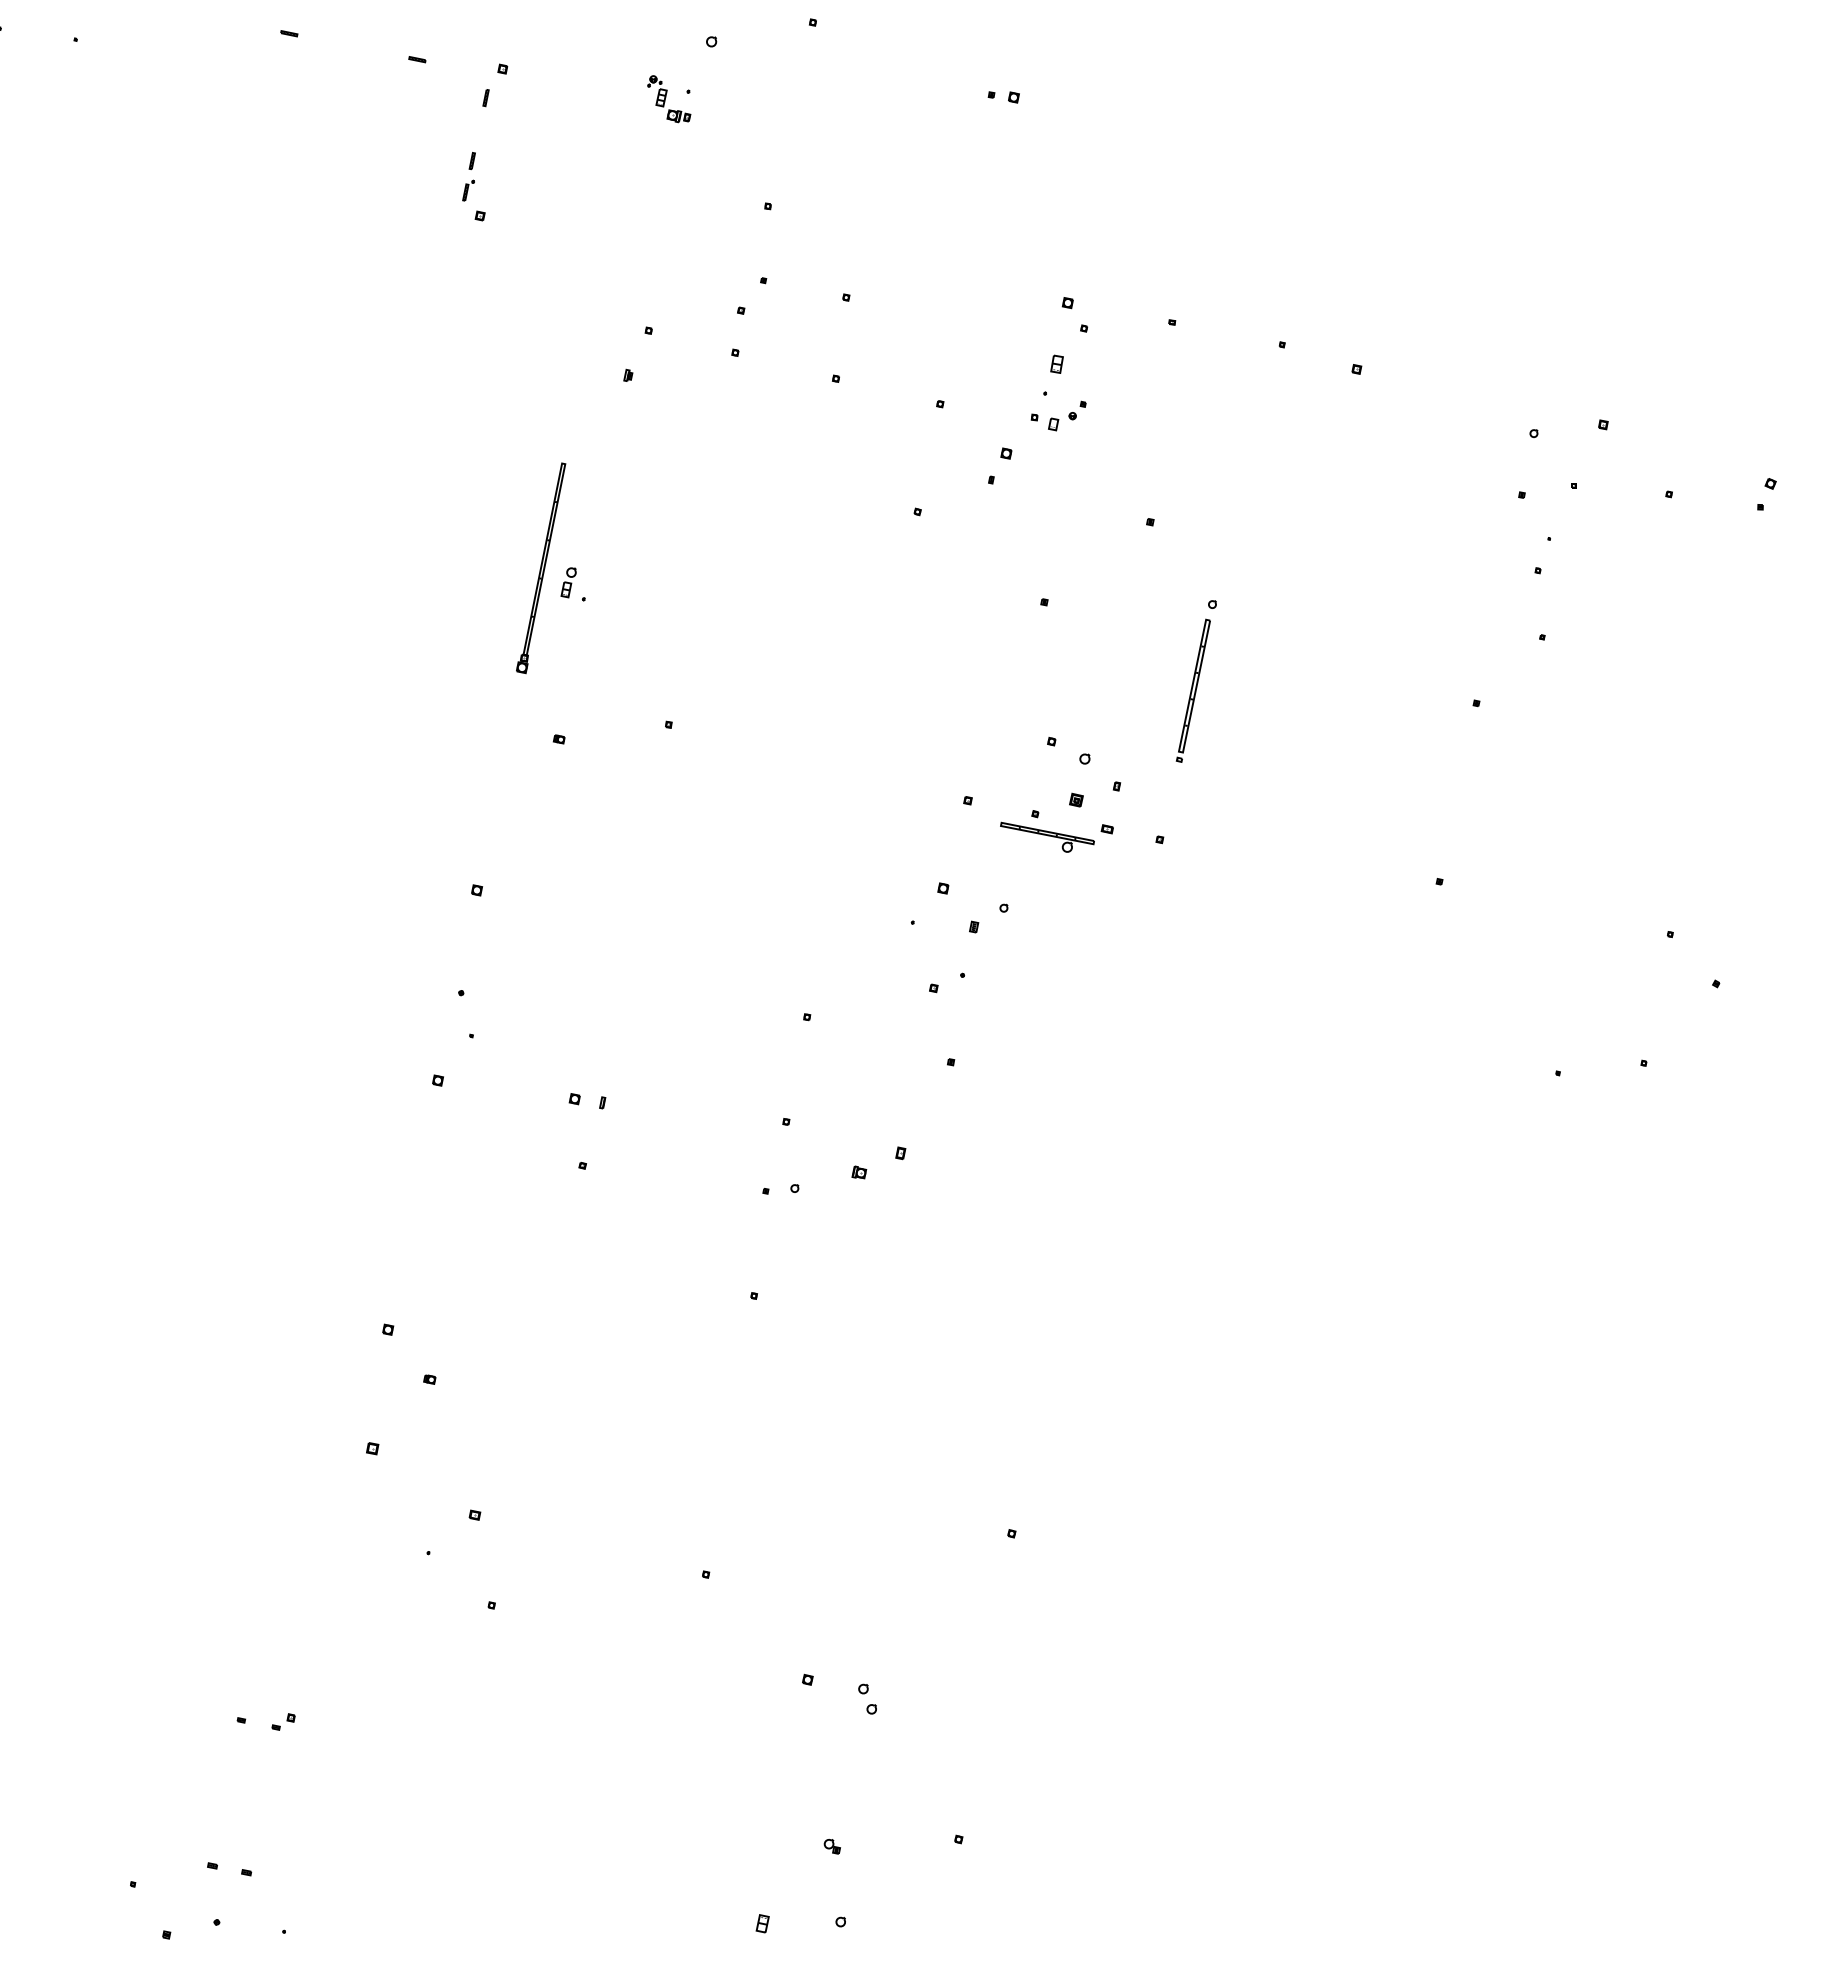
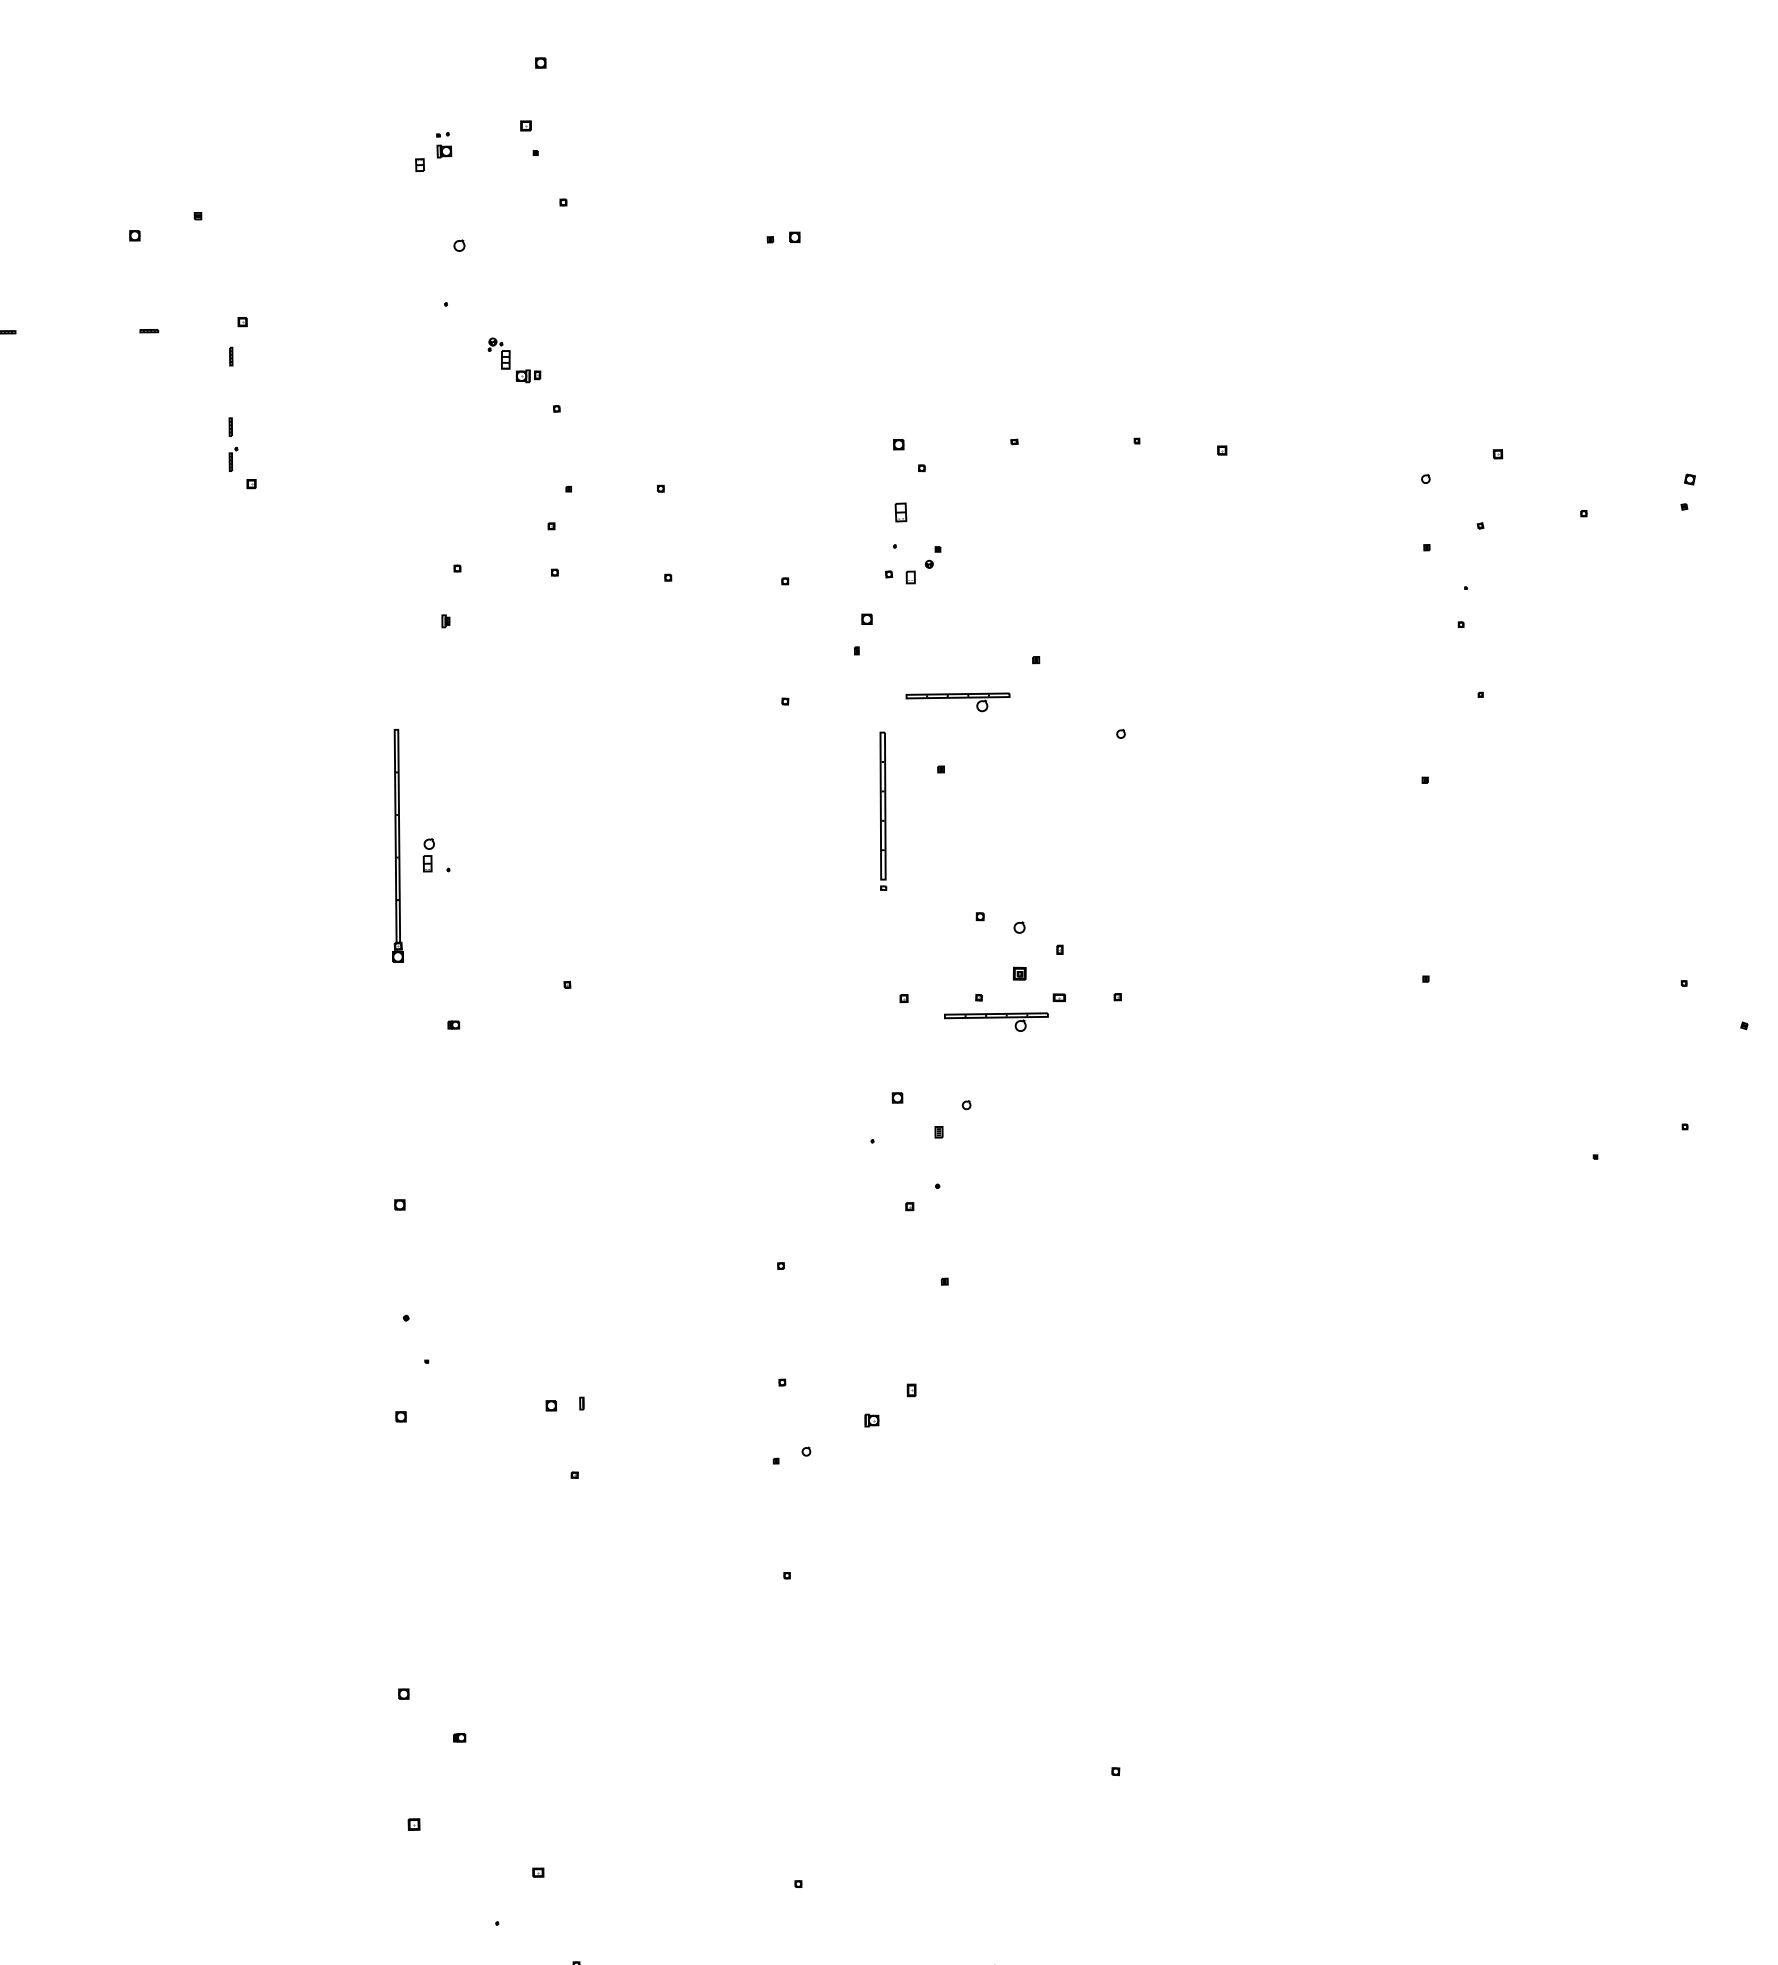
part: (669, 99) -> (514, 359), moved
part: (1073, 542) -> (958, 699), added
part: (1192, 690) -> (881, 811), moved

